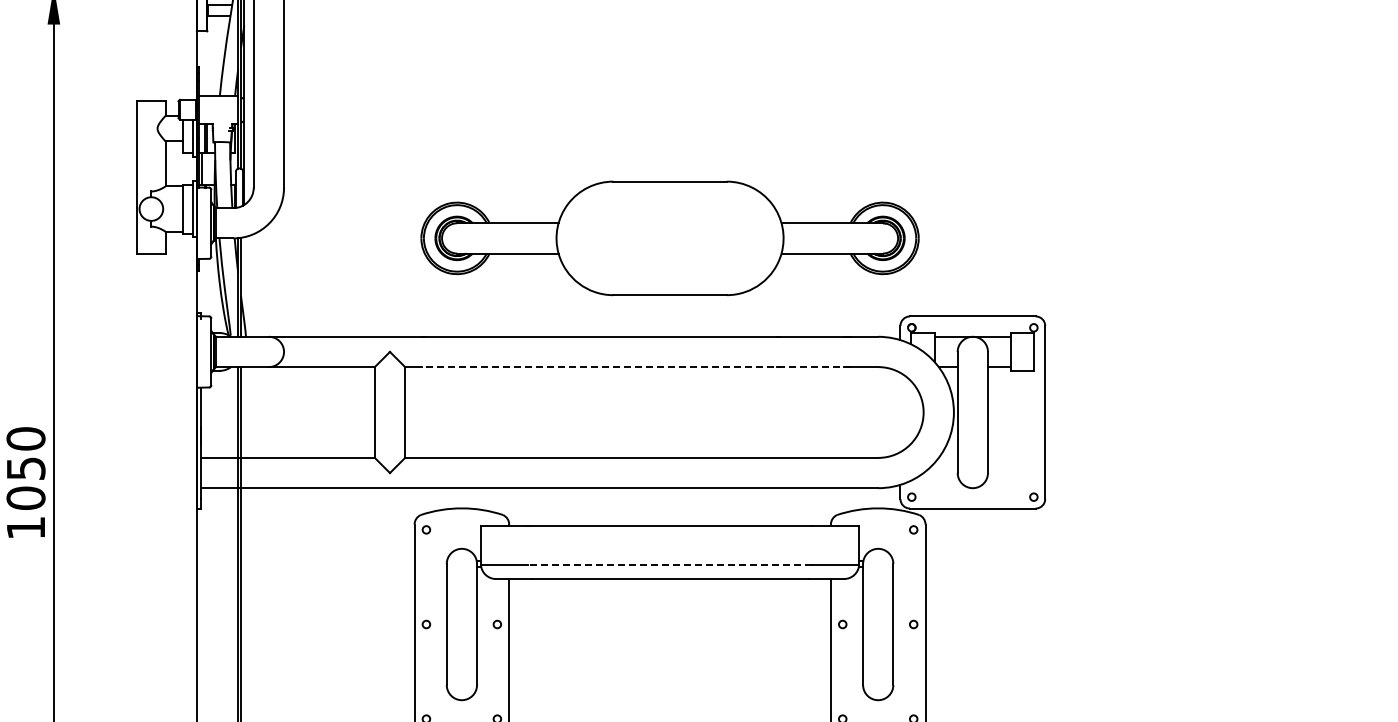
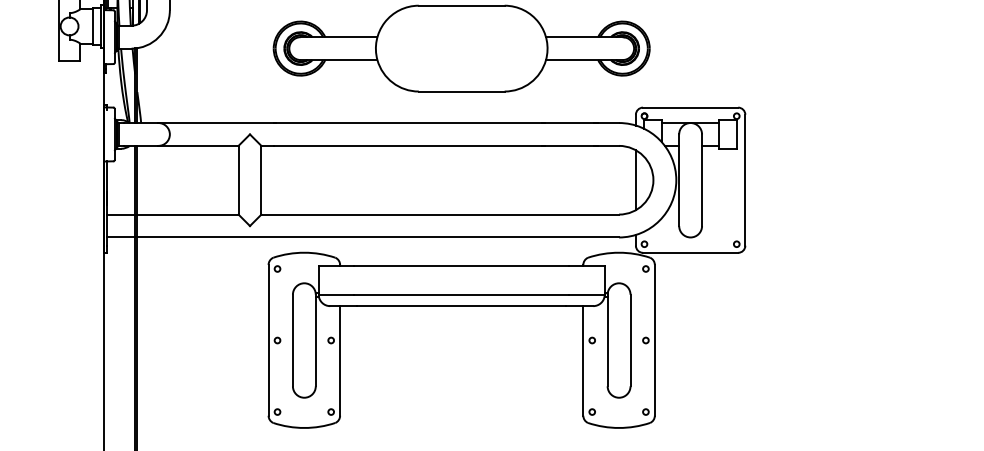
line: (635, 367) -> (435, 146), dashed -> solid
line: (900, 412) -> (635, 180), added
line: (669, 564) -> (461, 295), dashed -> solid

